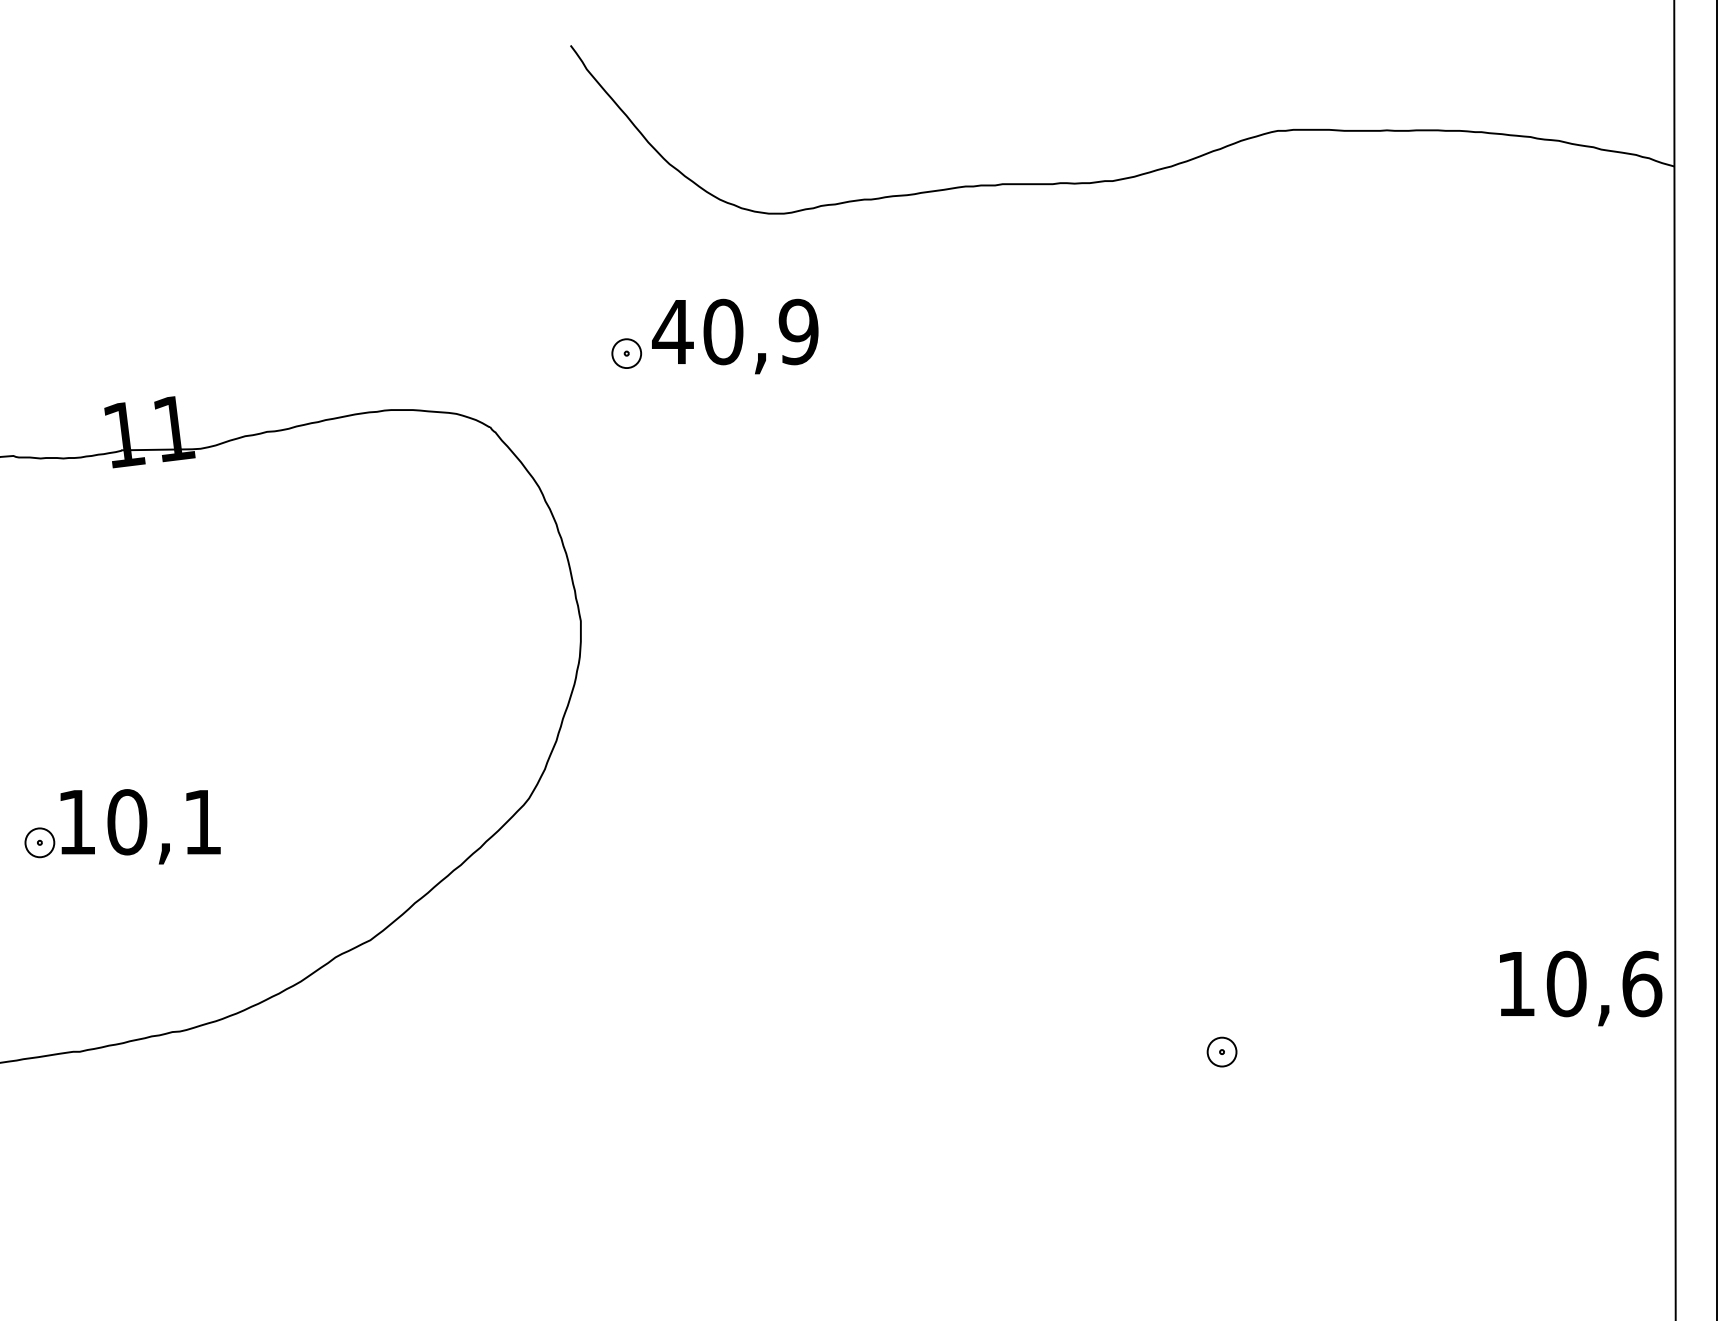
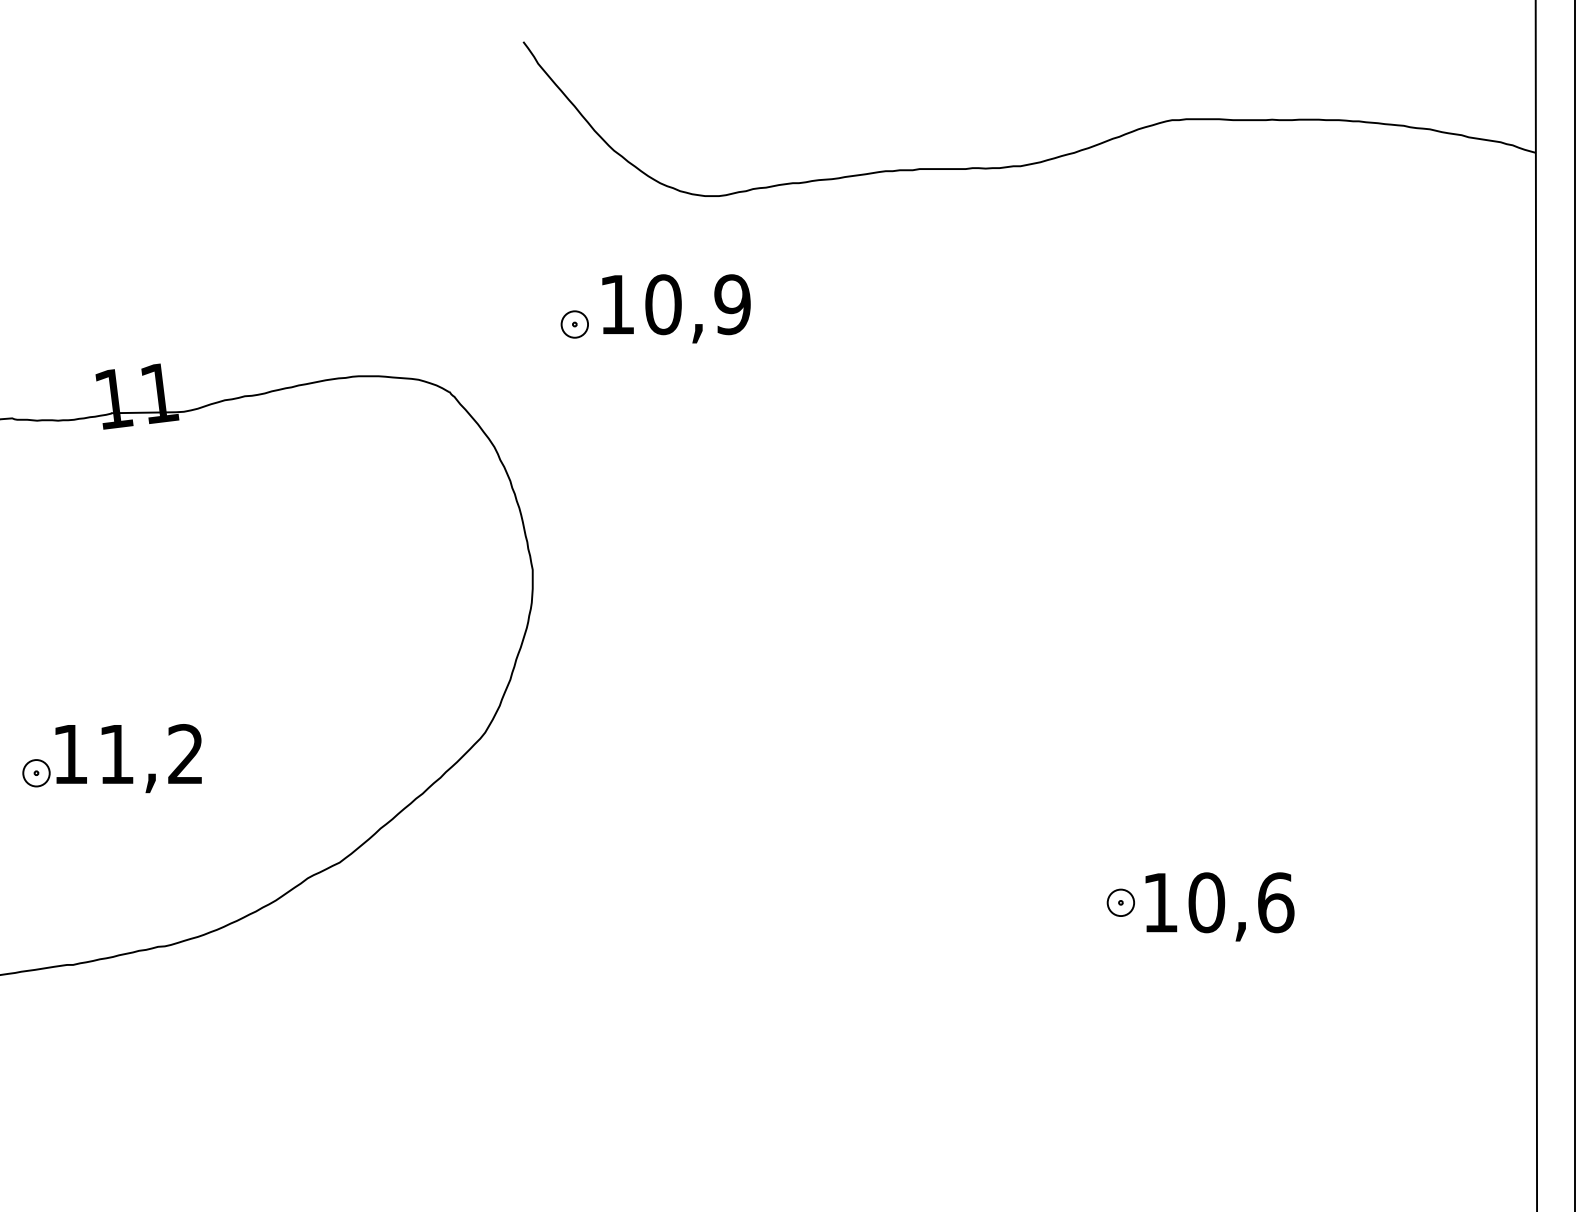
text: (672, 331) -> (616, 304), 40,9 -> 10,9
text: (163, 822) -> (149, 754), 10,1 -> 11,2
text: (1581, 988) -> (1220, 906), moved
part: (1221, 1051) -> (1120, 902), moved

